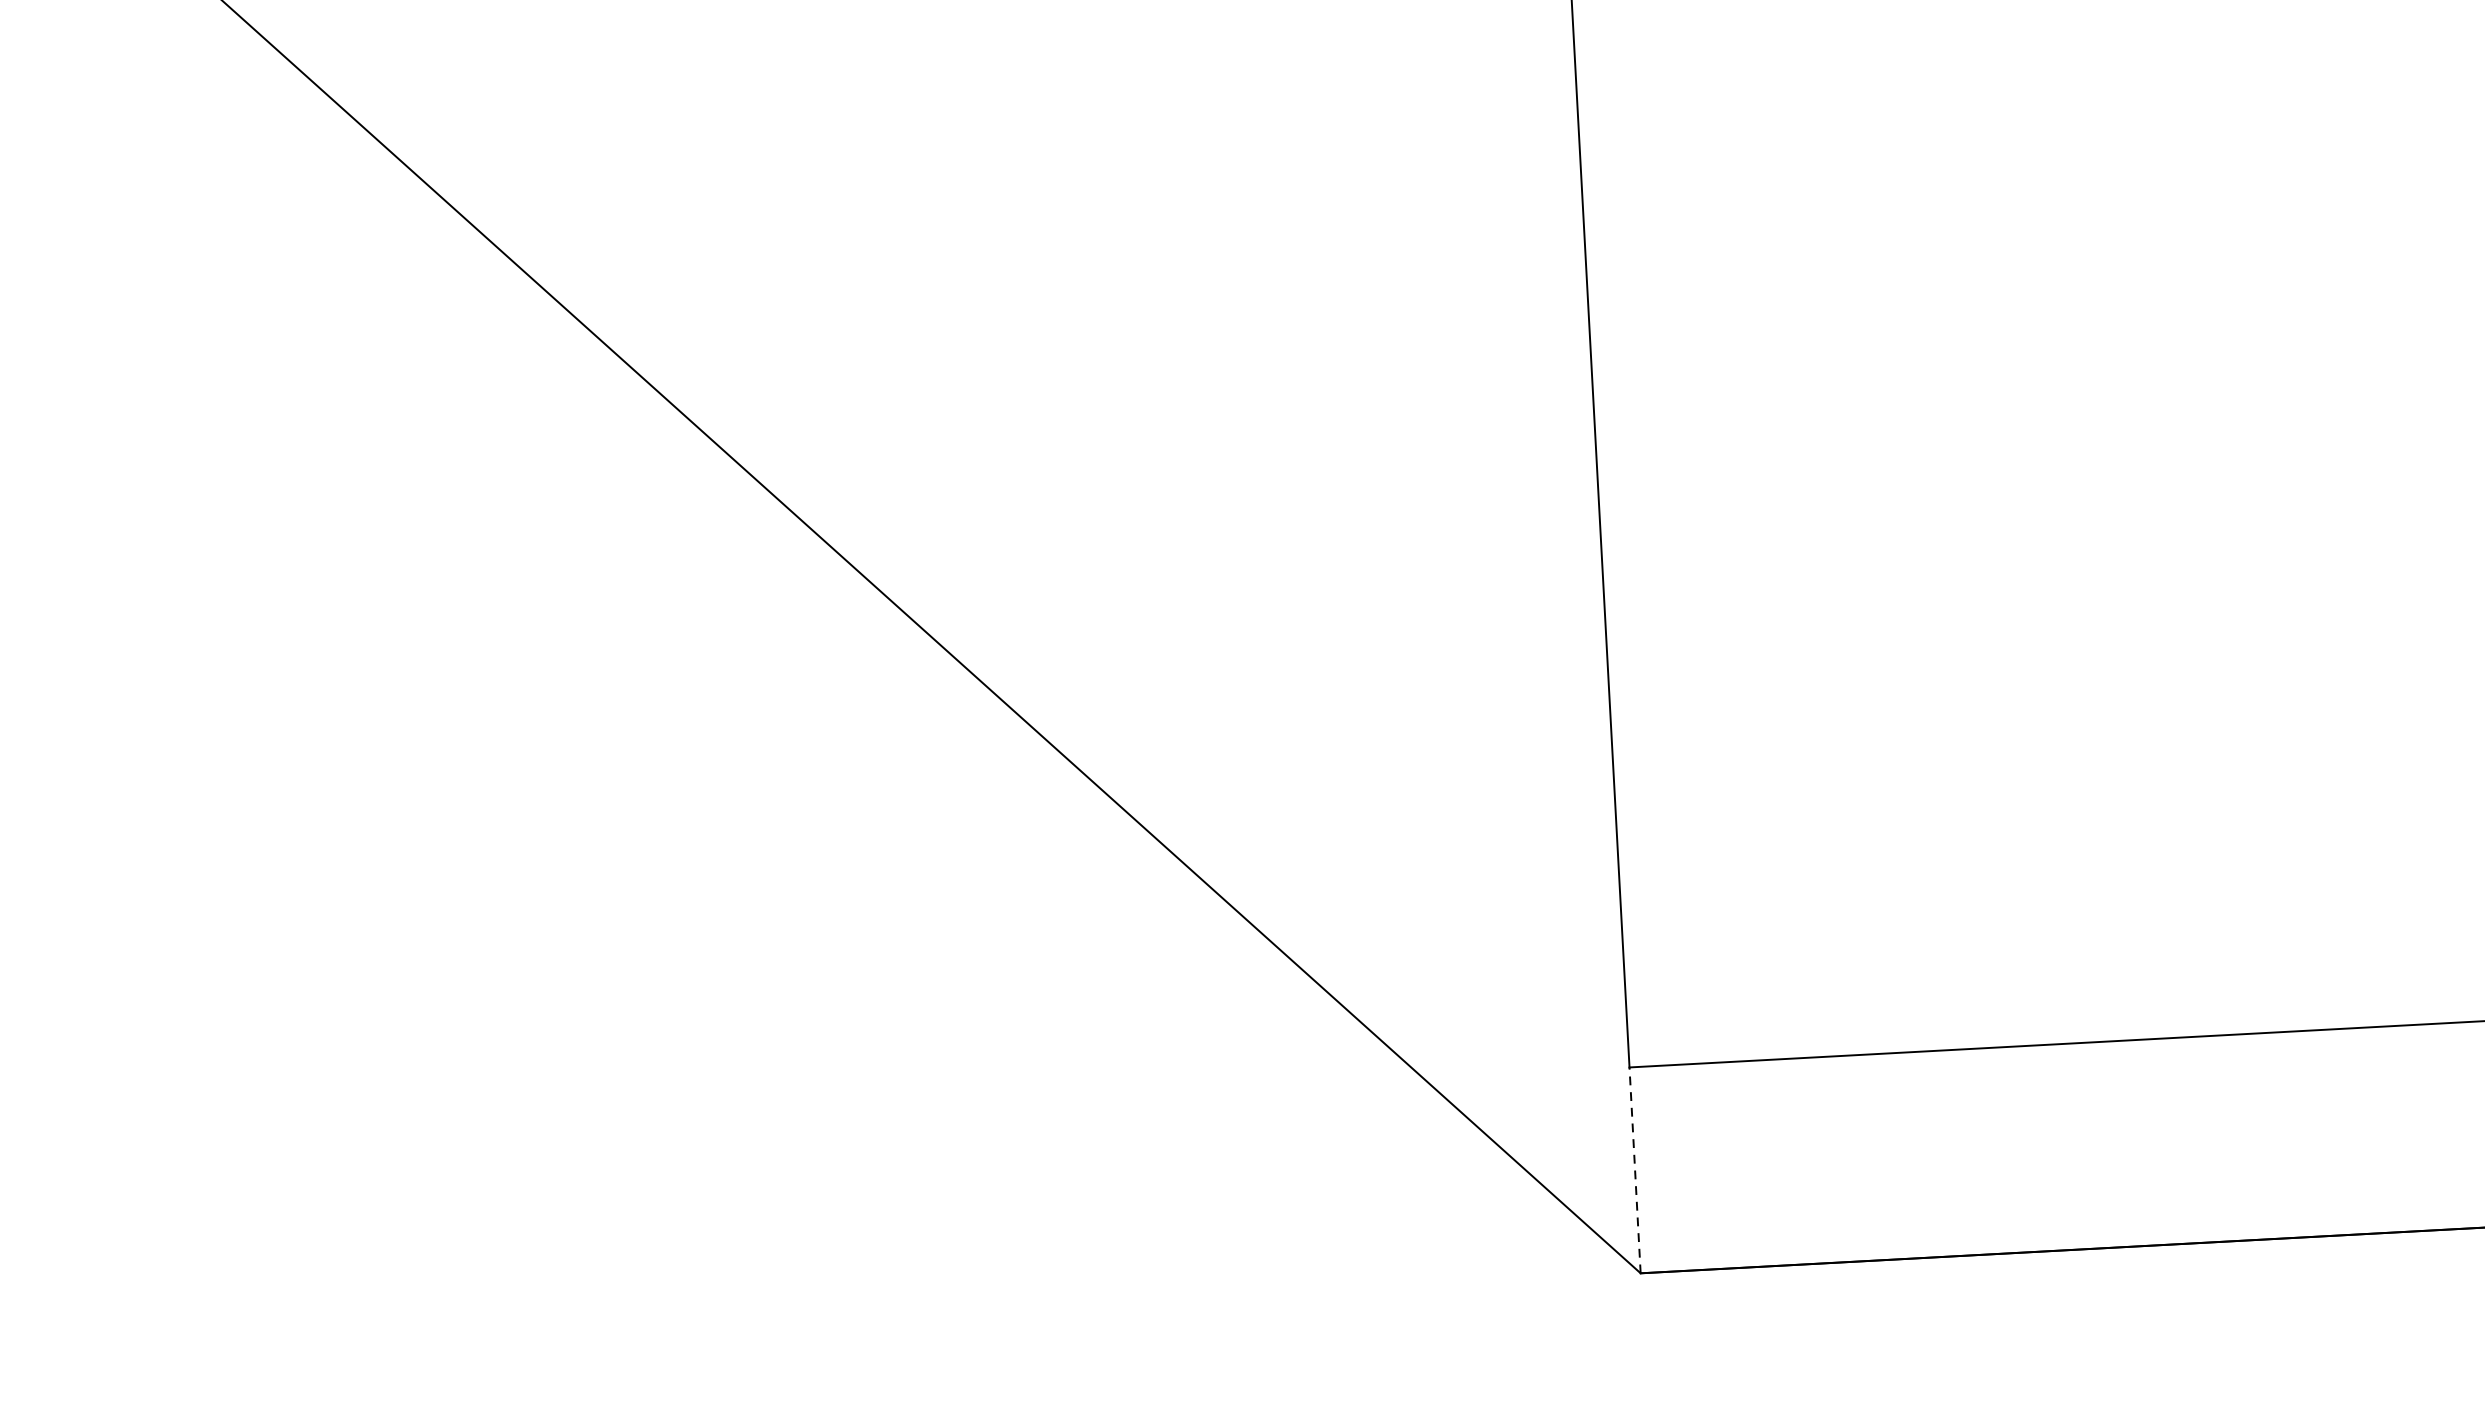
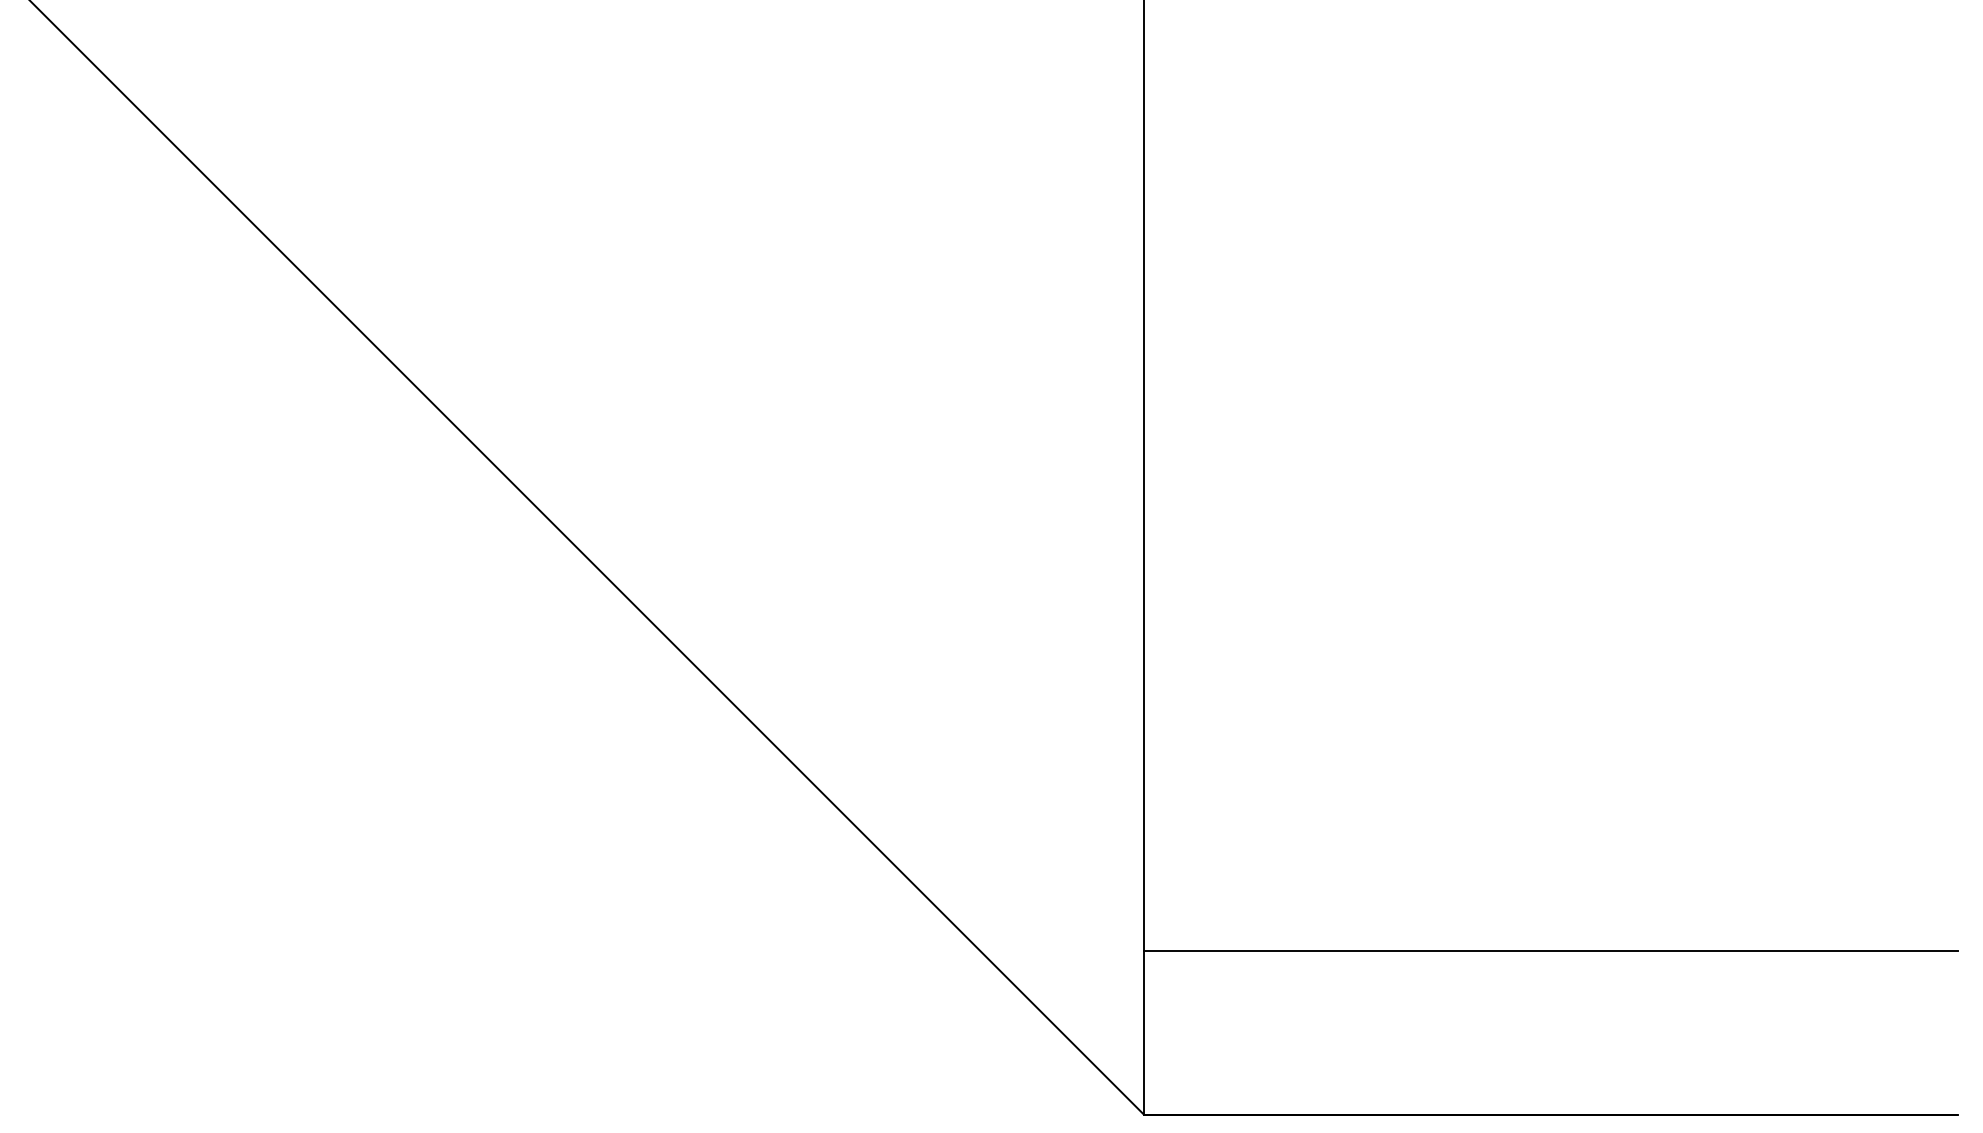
line: (1634, 1169) -> (1143, 1032), dashed -> solid

